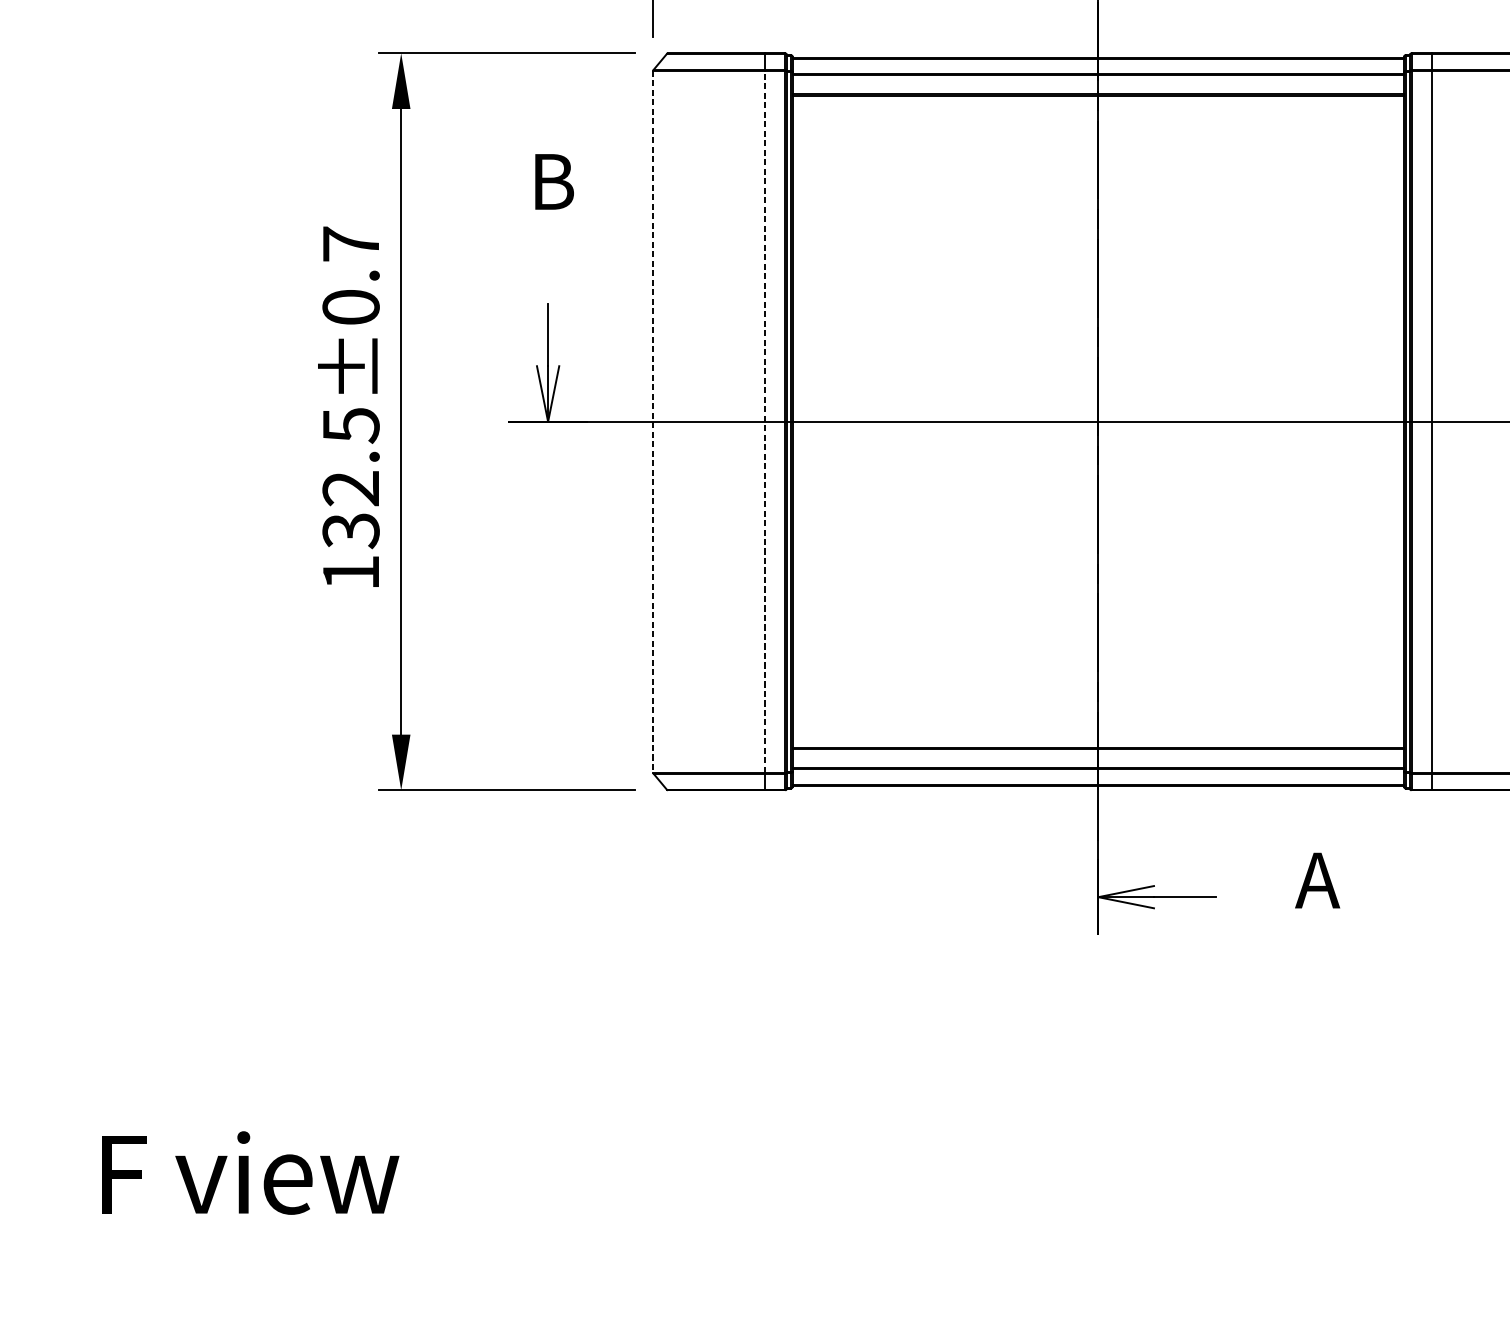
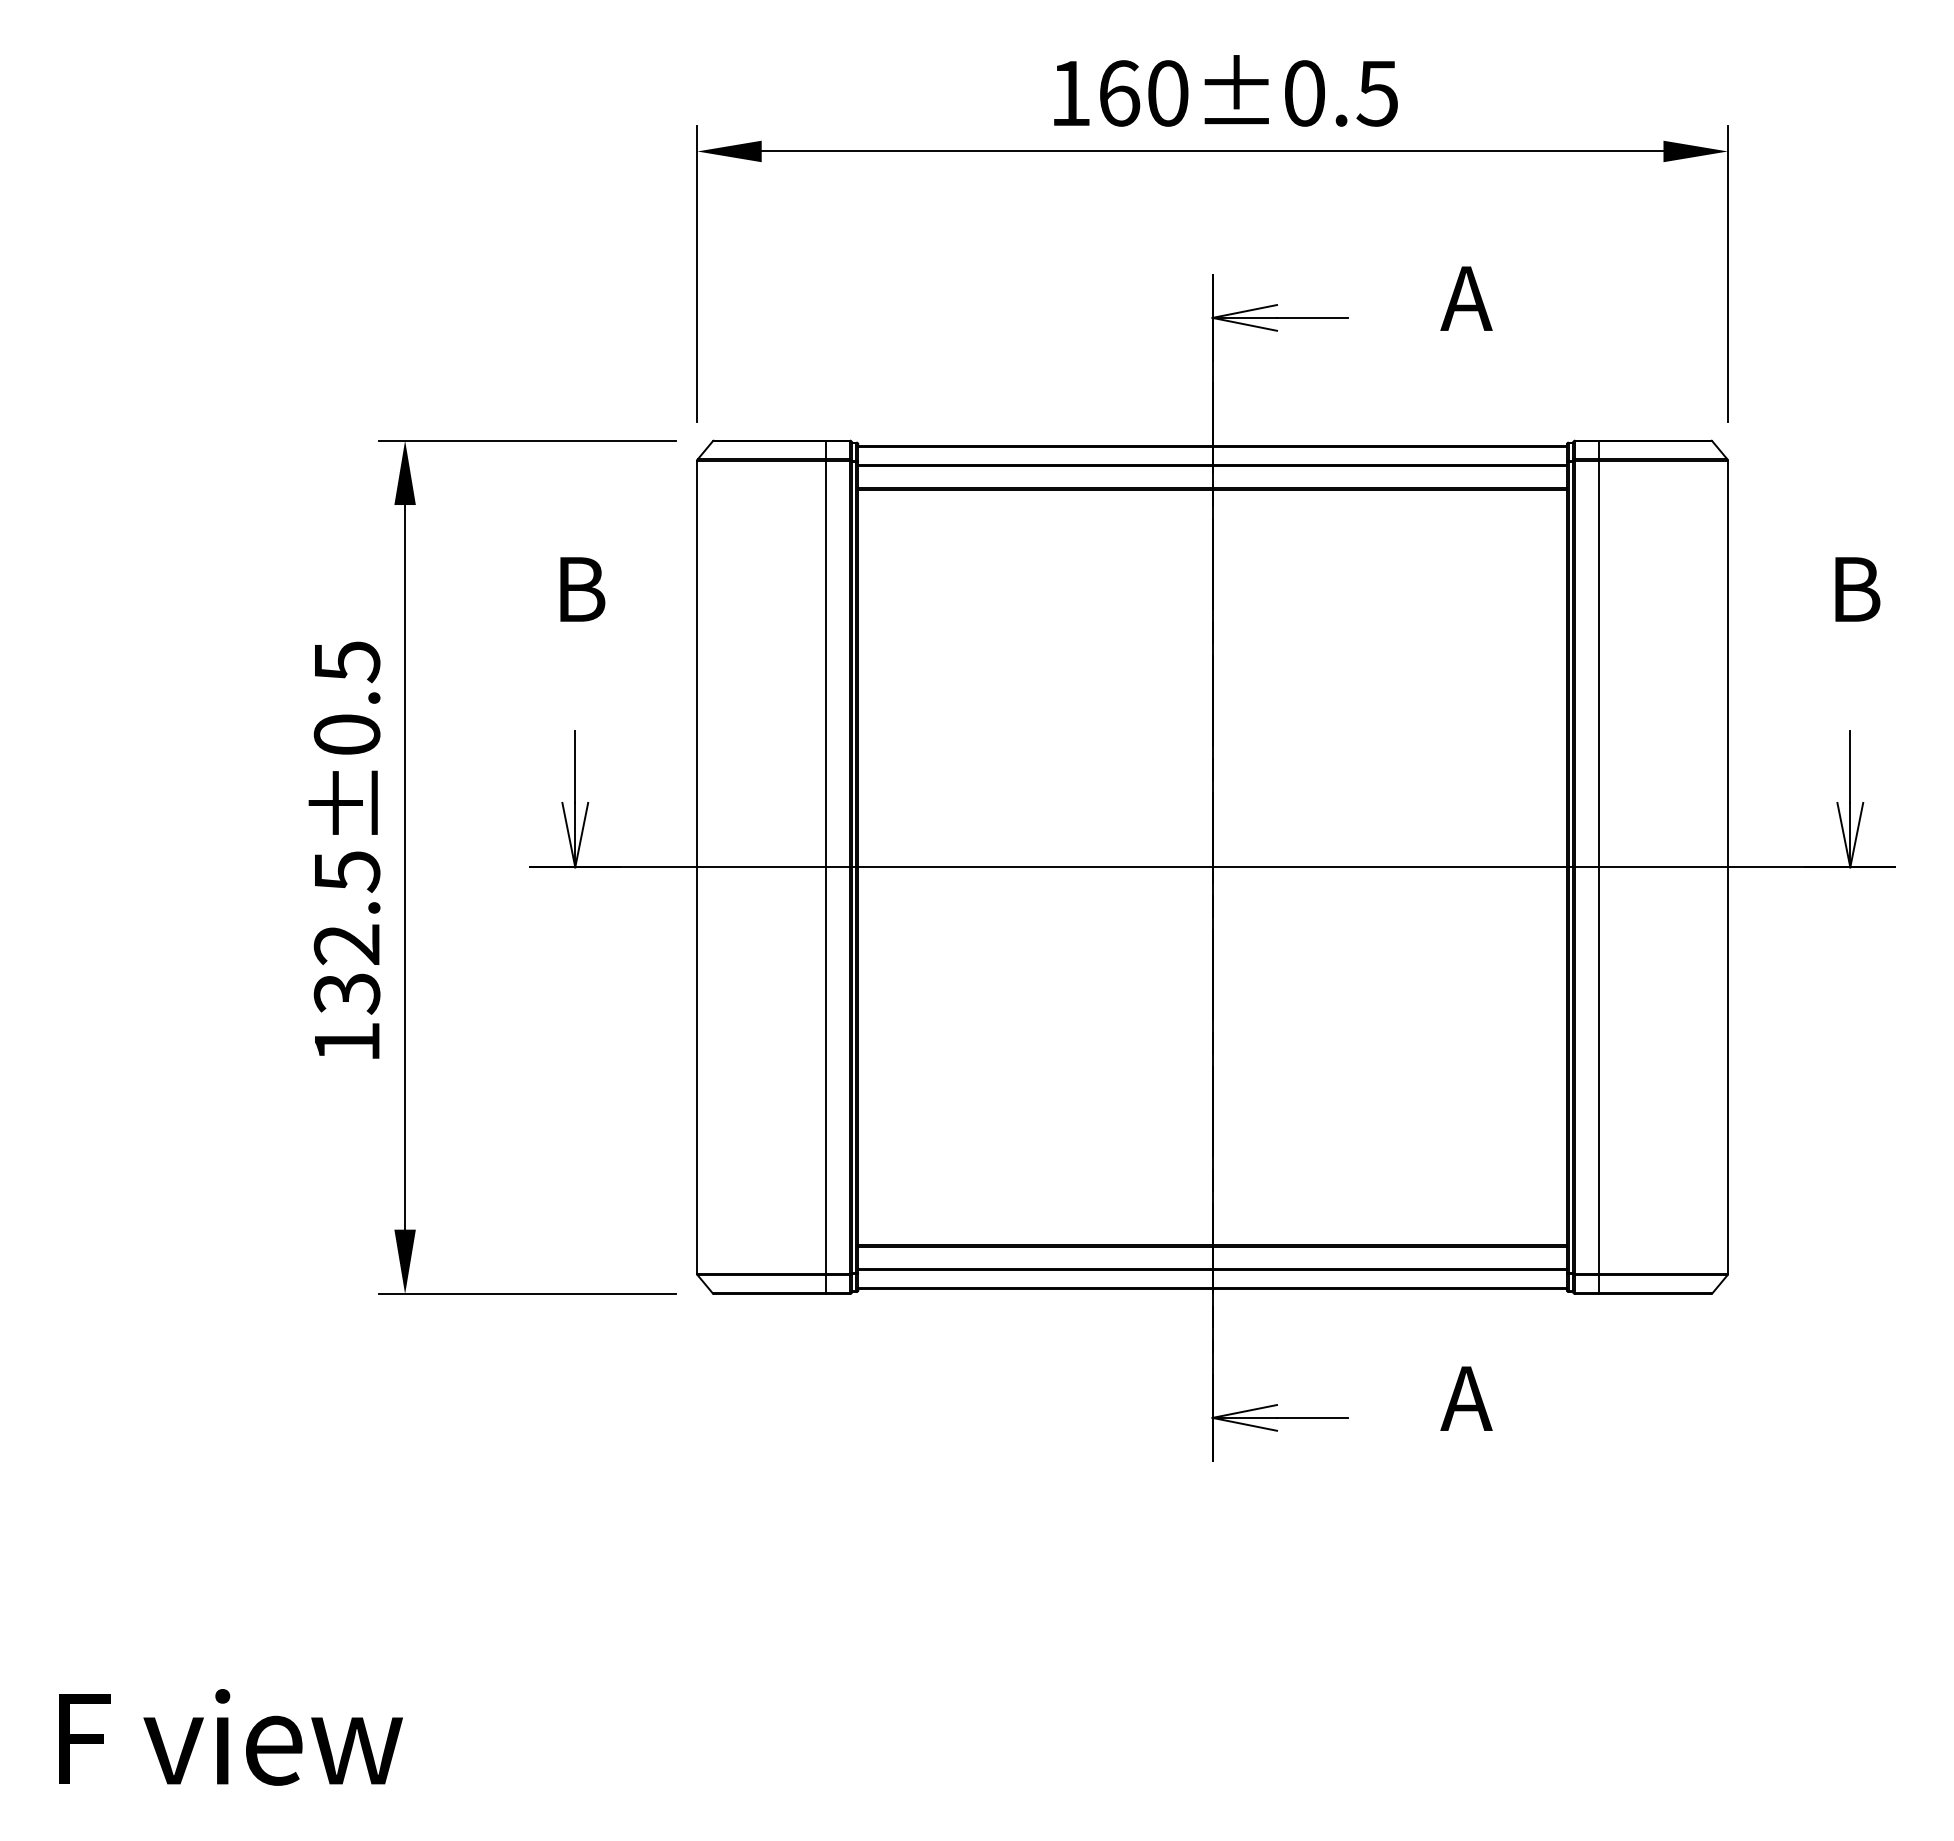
text: (351, 244) -> (347, 662), 132.5±0.7 -> 132.5±0.5
line: (653, 421) -> (697, 867), dashed -> solid
line: (765, 421) -> (826, 867), dashed -> solid

